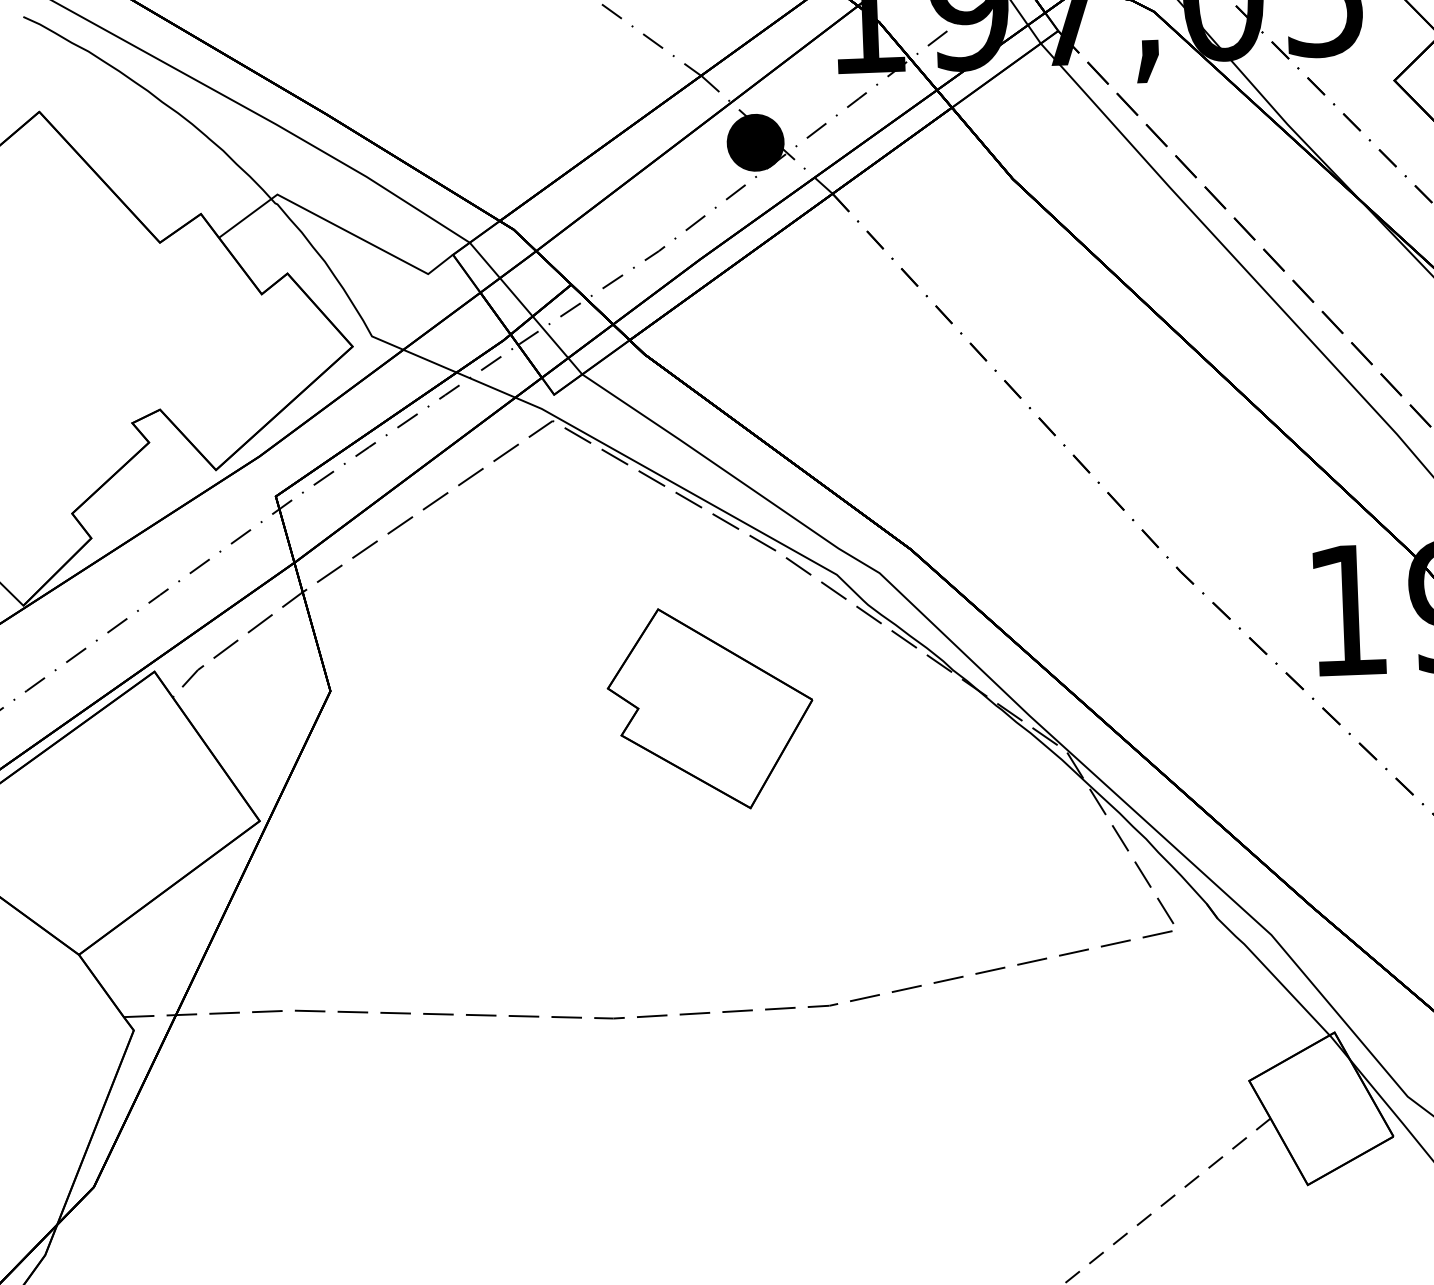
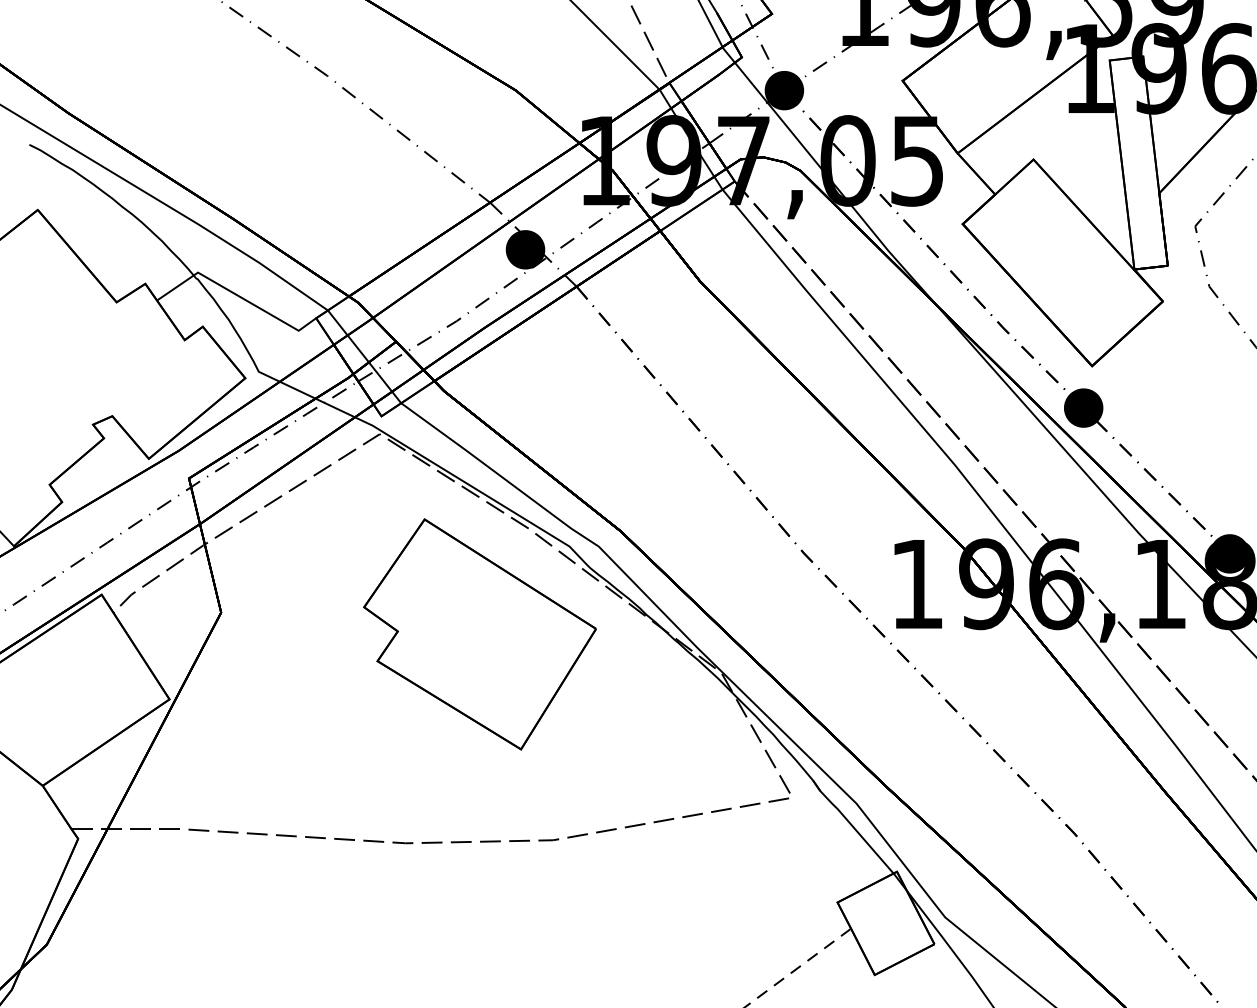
part: (709, 708) -> (479, 634), size x1.67

